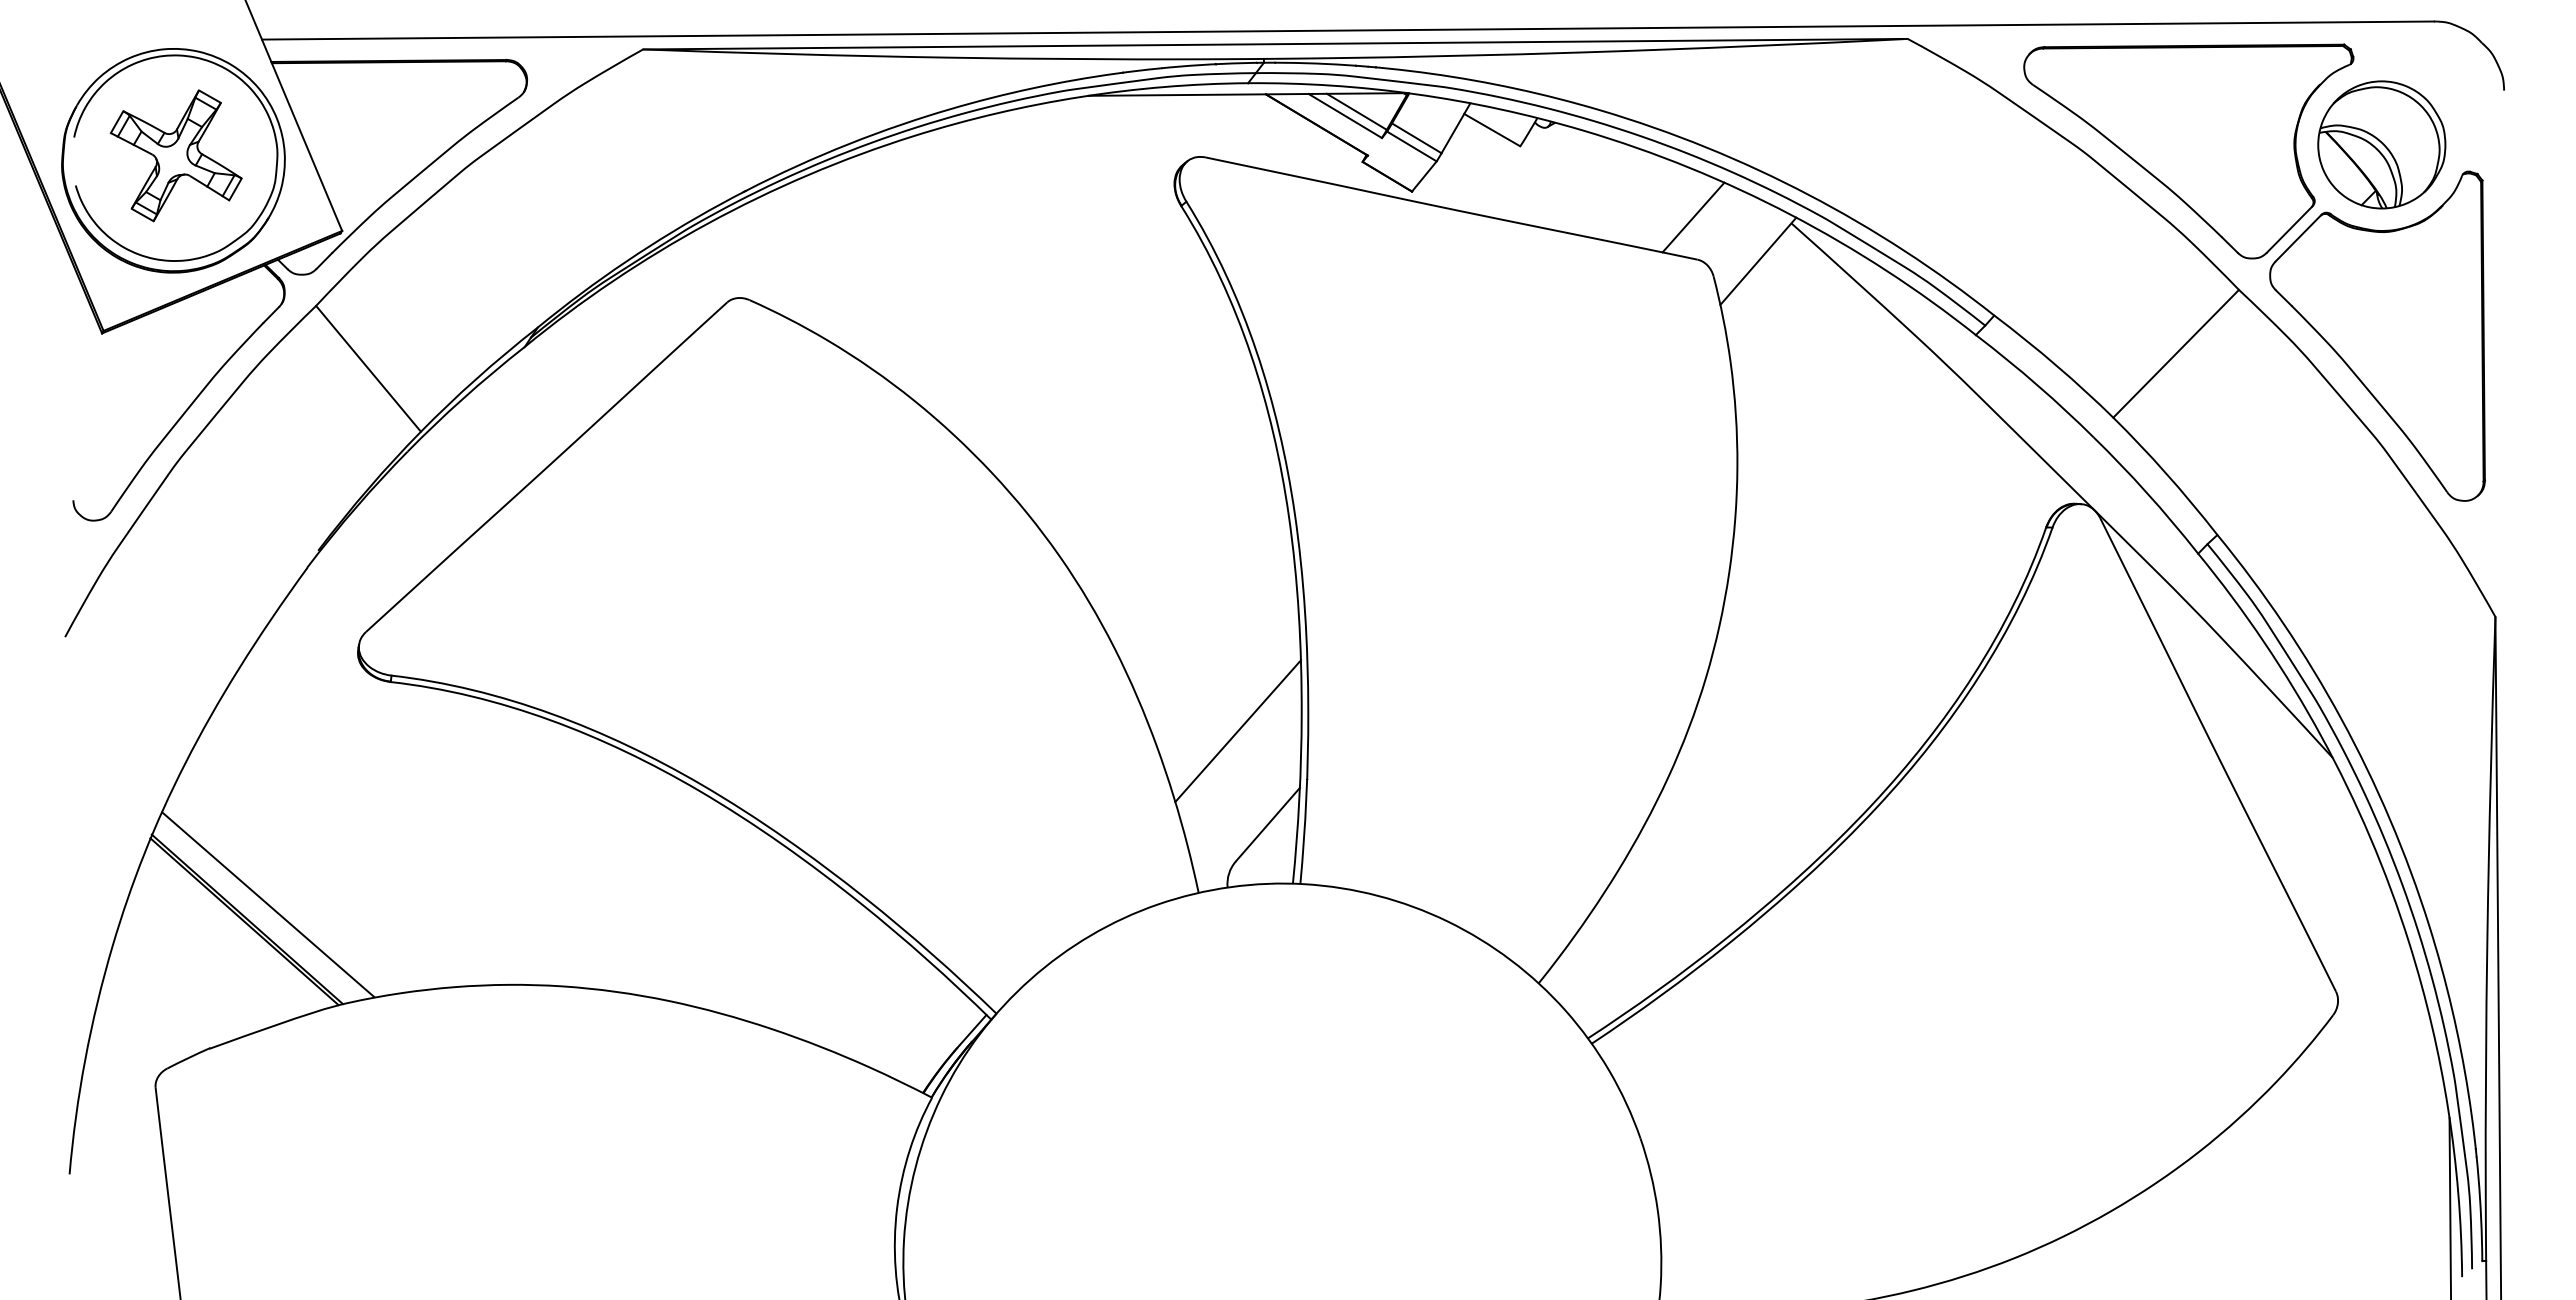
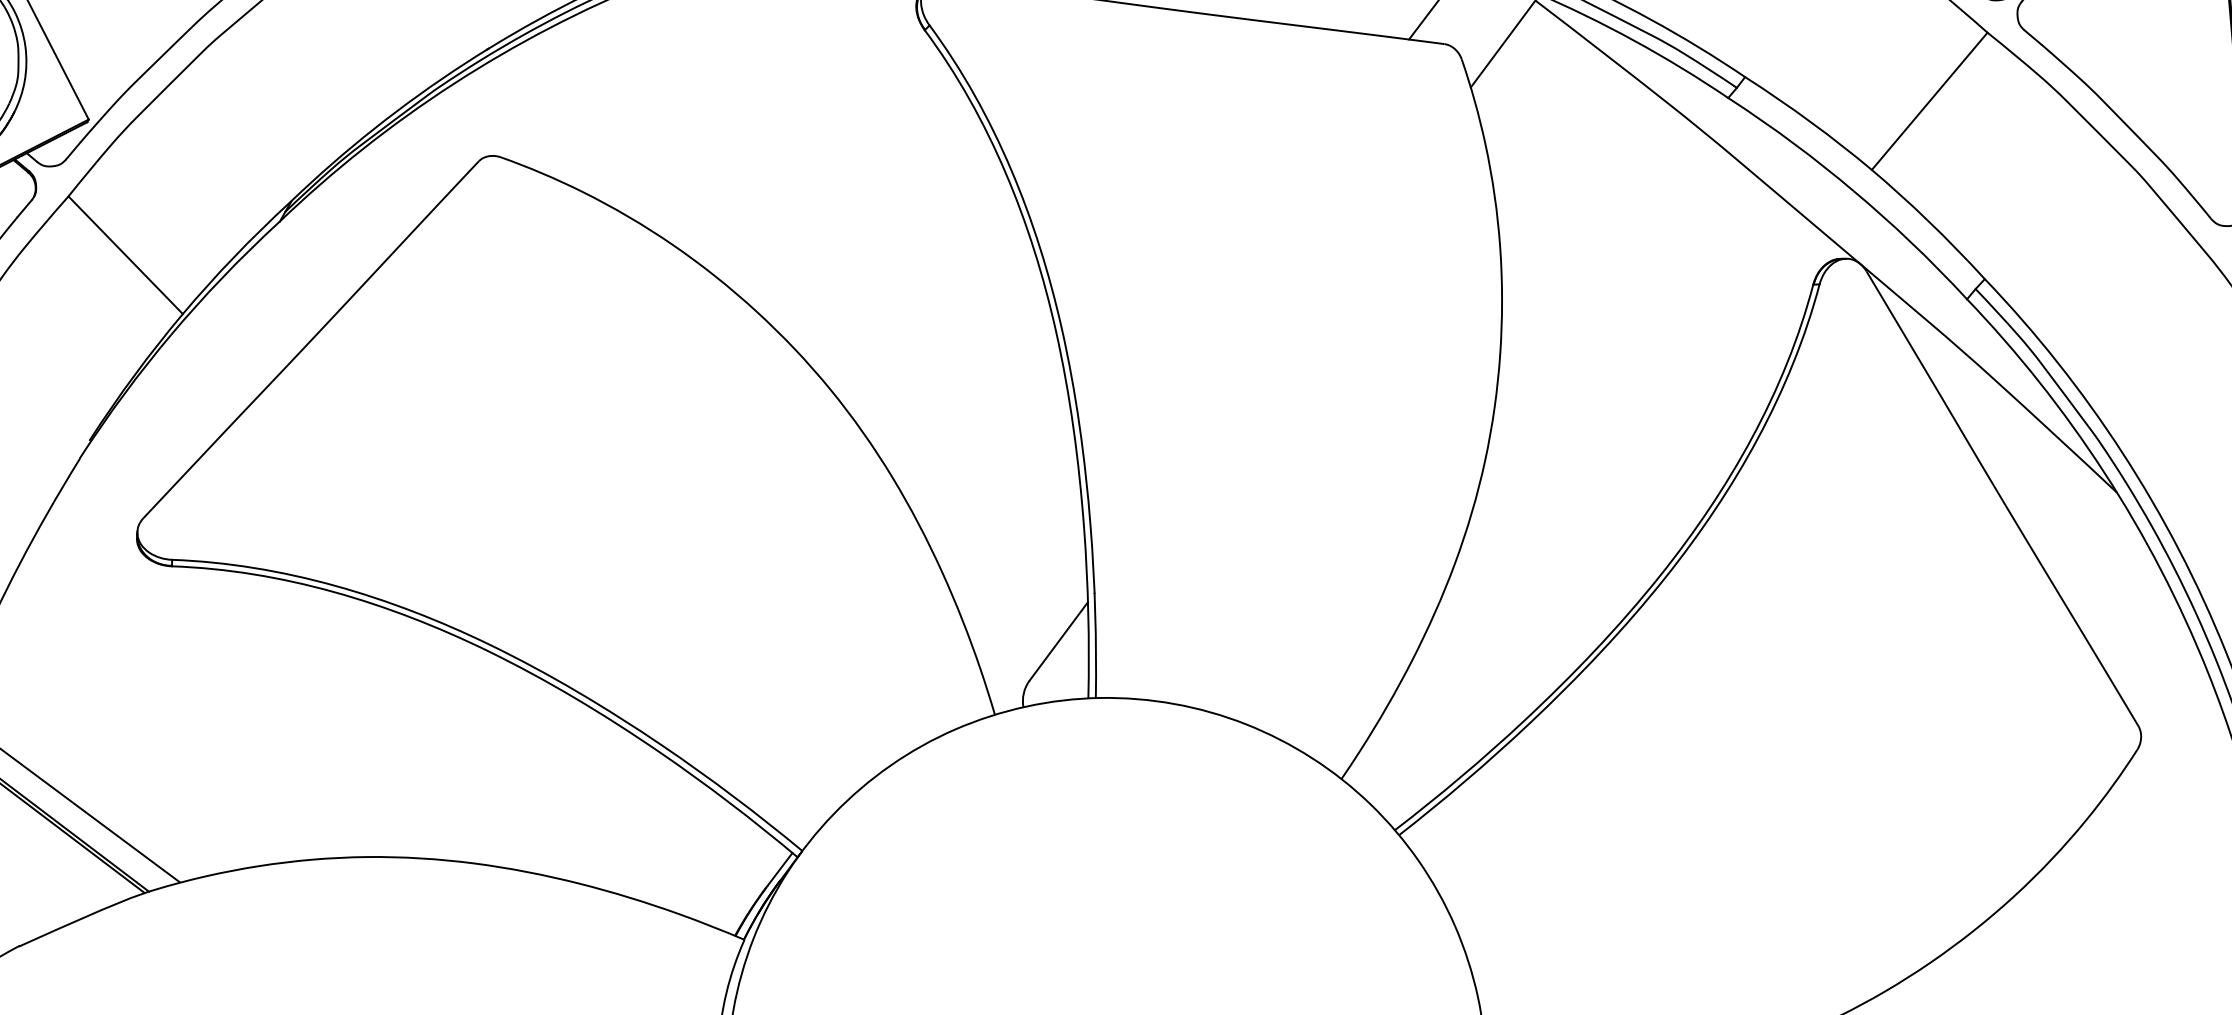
line: (1237, 730) -> (1021, 549), removed

